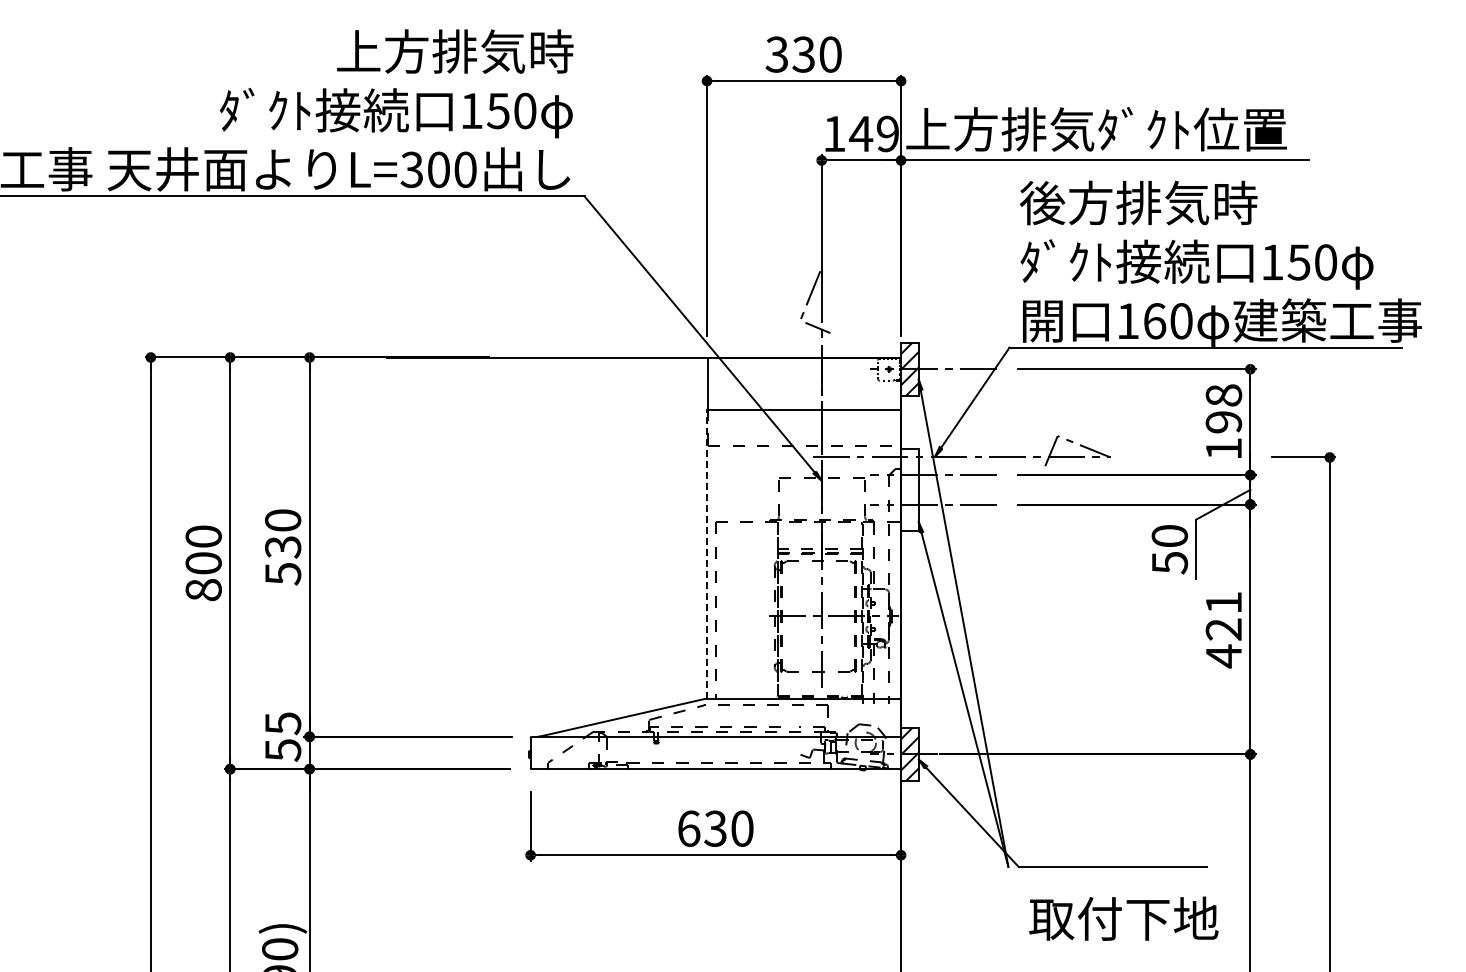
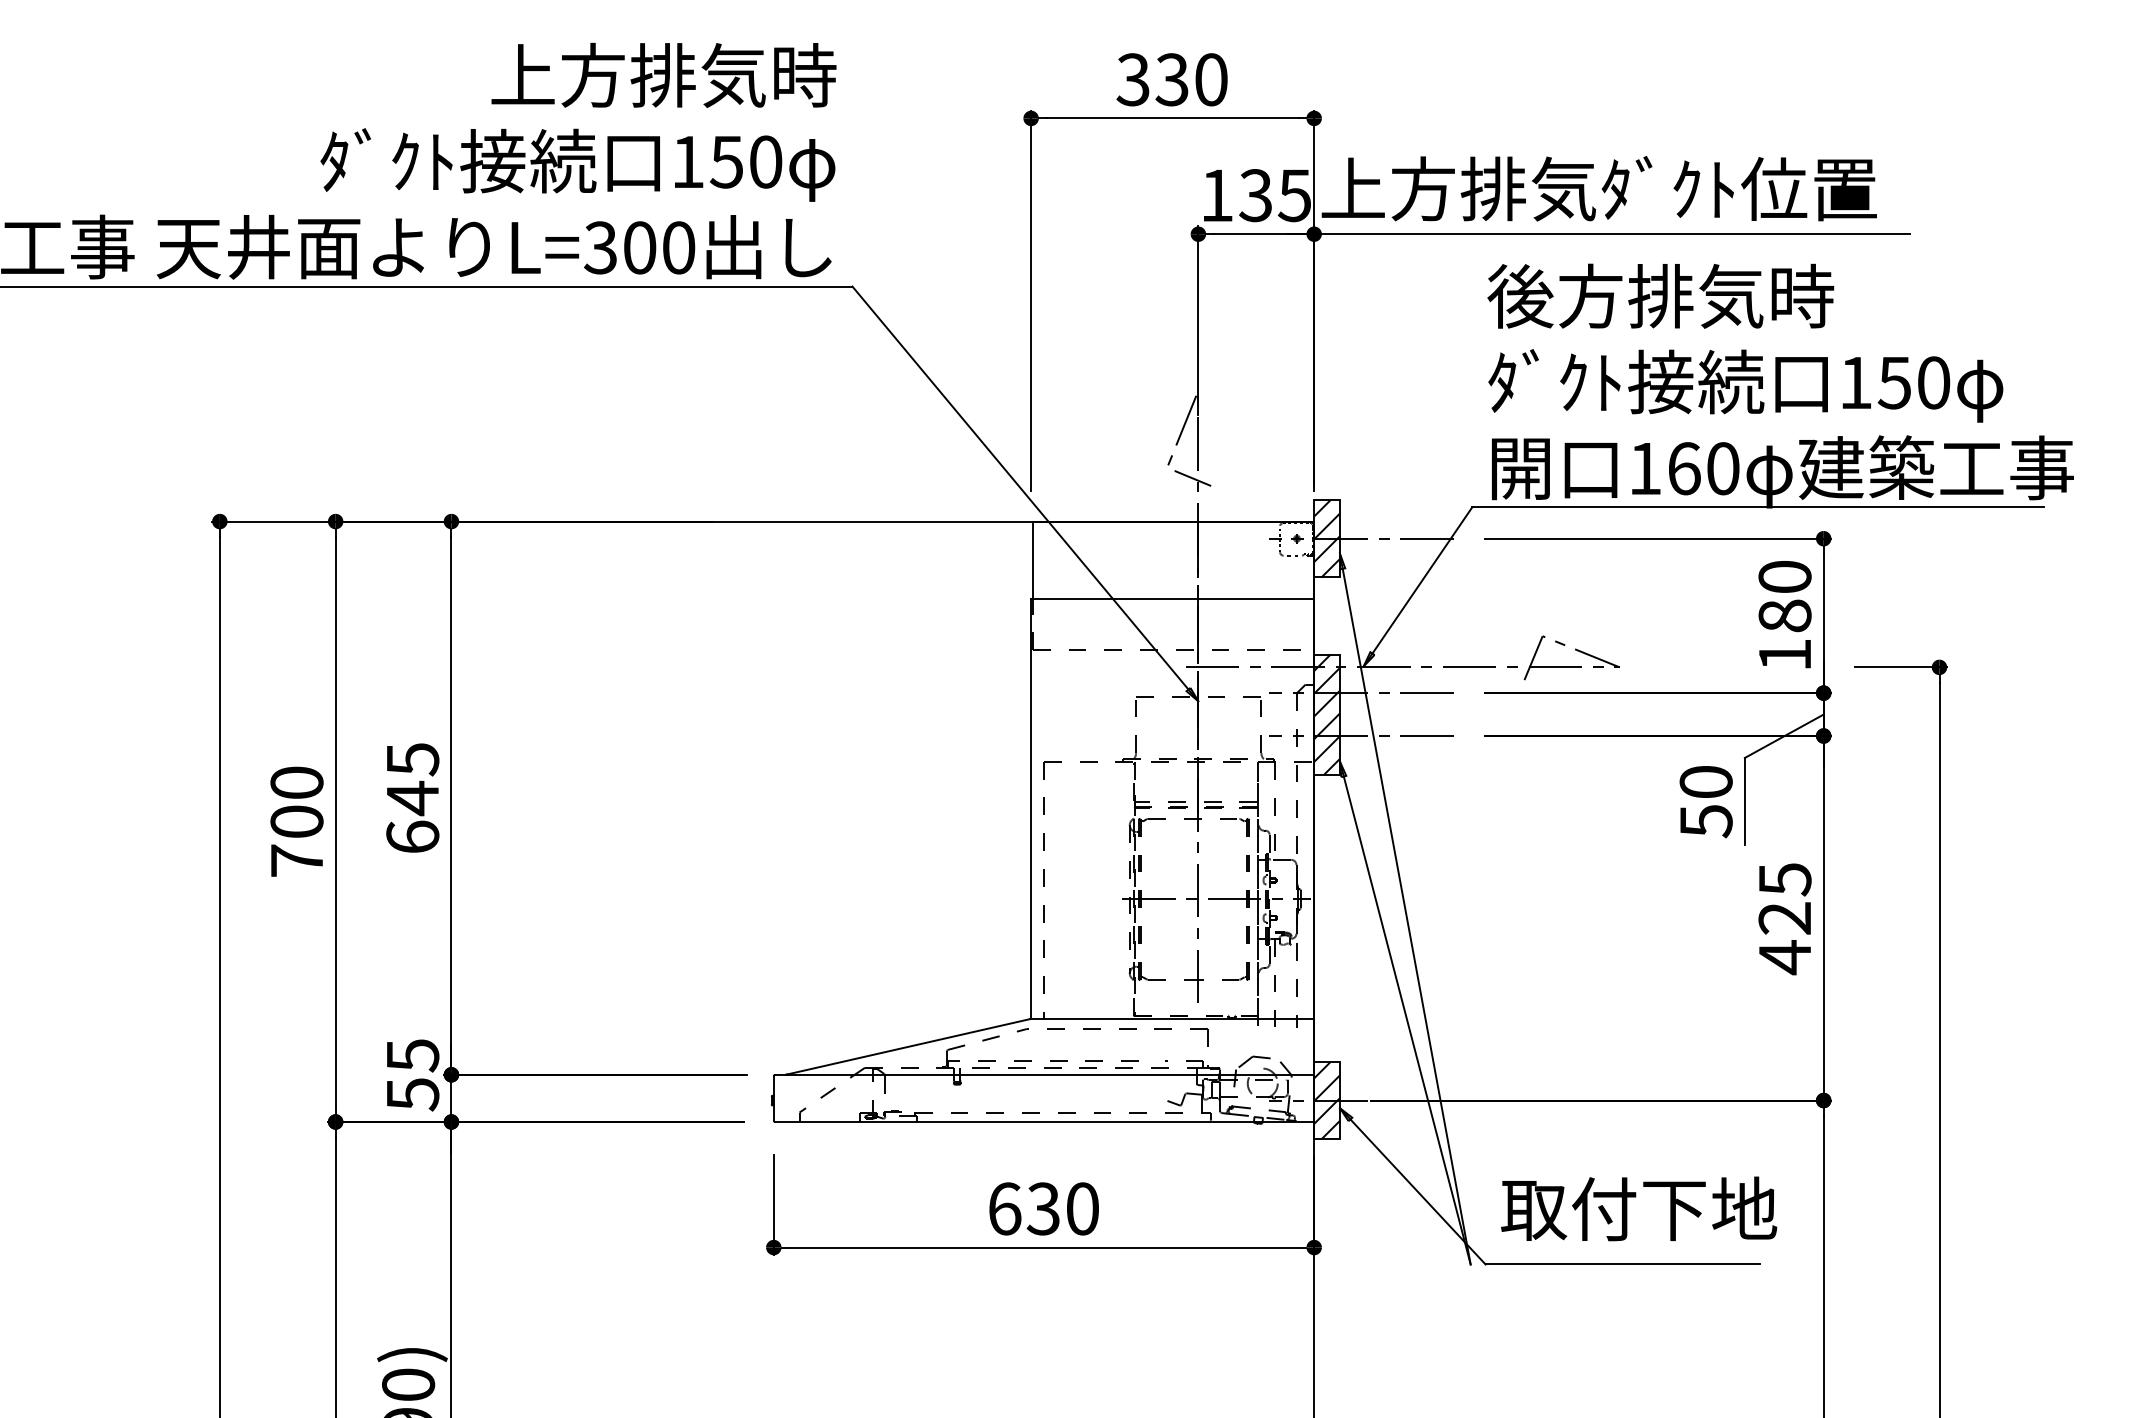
text: (873, 133) -> (1273, 194), 149 -> 135
text: (1223, 408) -> (1784, 595), 198 -> 180
hatch: (909, 489) -> (1326, 714), added
text: (282, 547) -> (411, 798), 530 -> 645
line: (707, 554) -> (1031, 808), dashed -> solid
text: (203, 590) -> (296, 861), 800 -> 700
text: (1224, 603) -> (1785, 880), 421 -> 425
text: (1123, 918) -> (1638, 1208), moved

